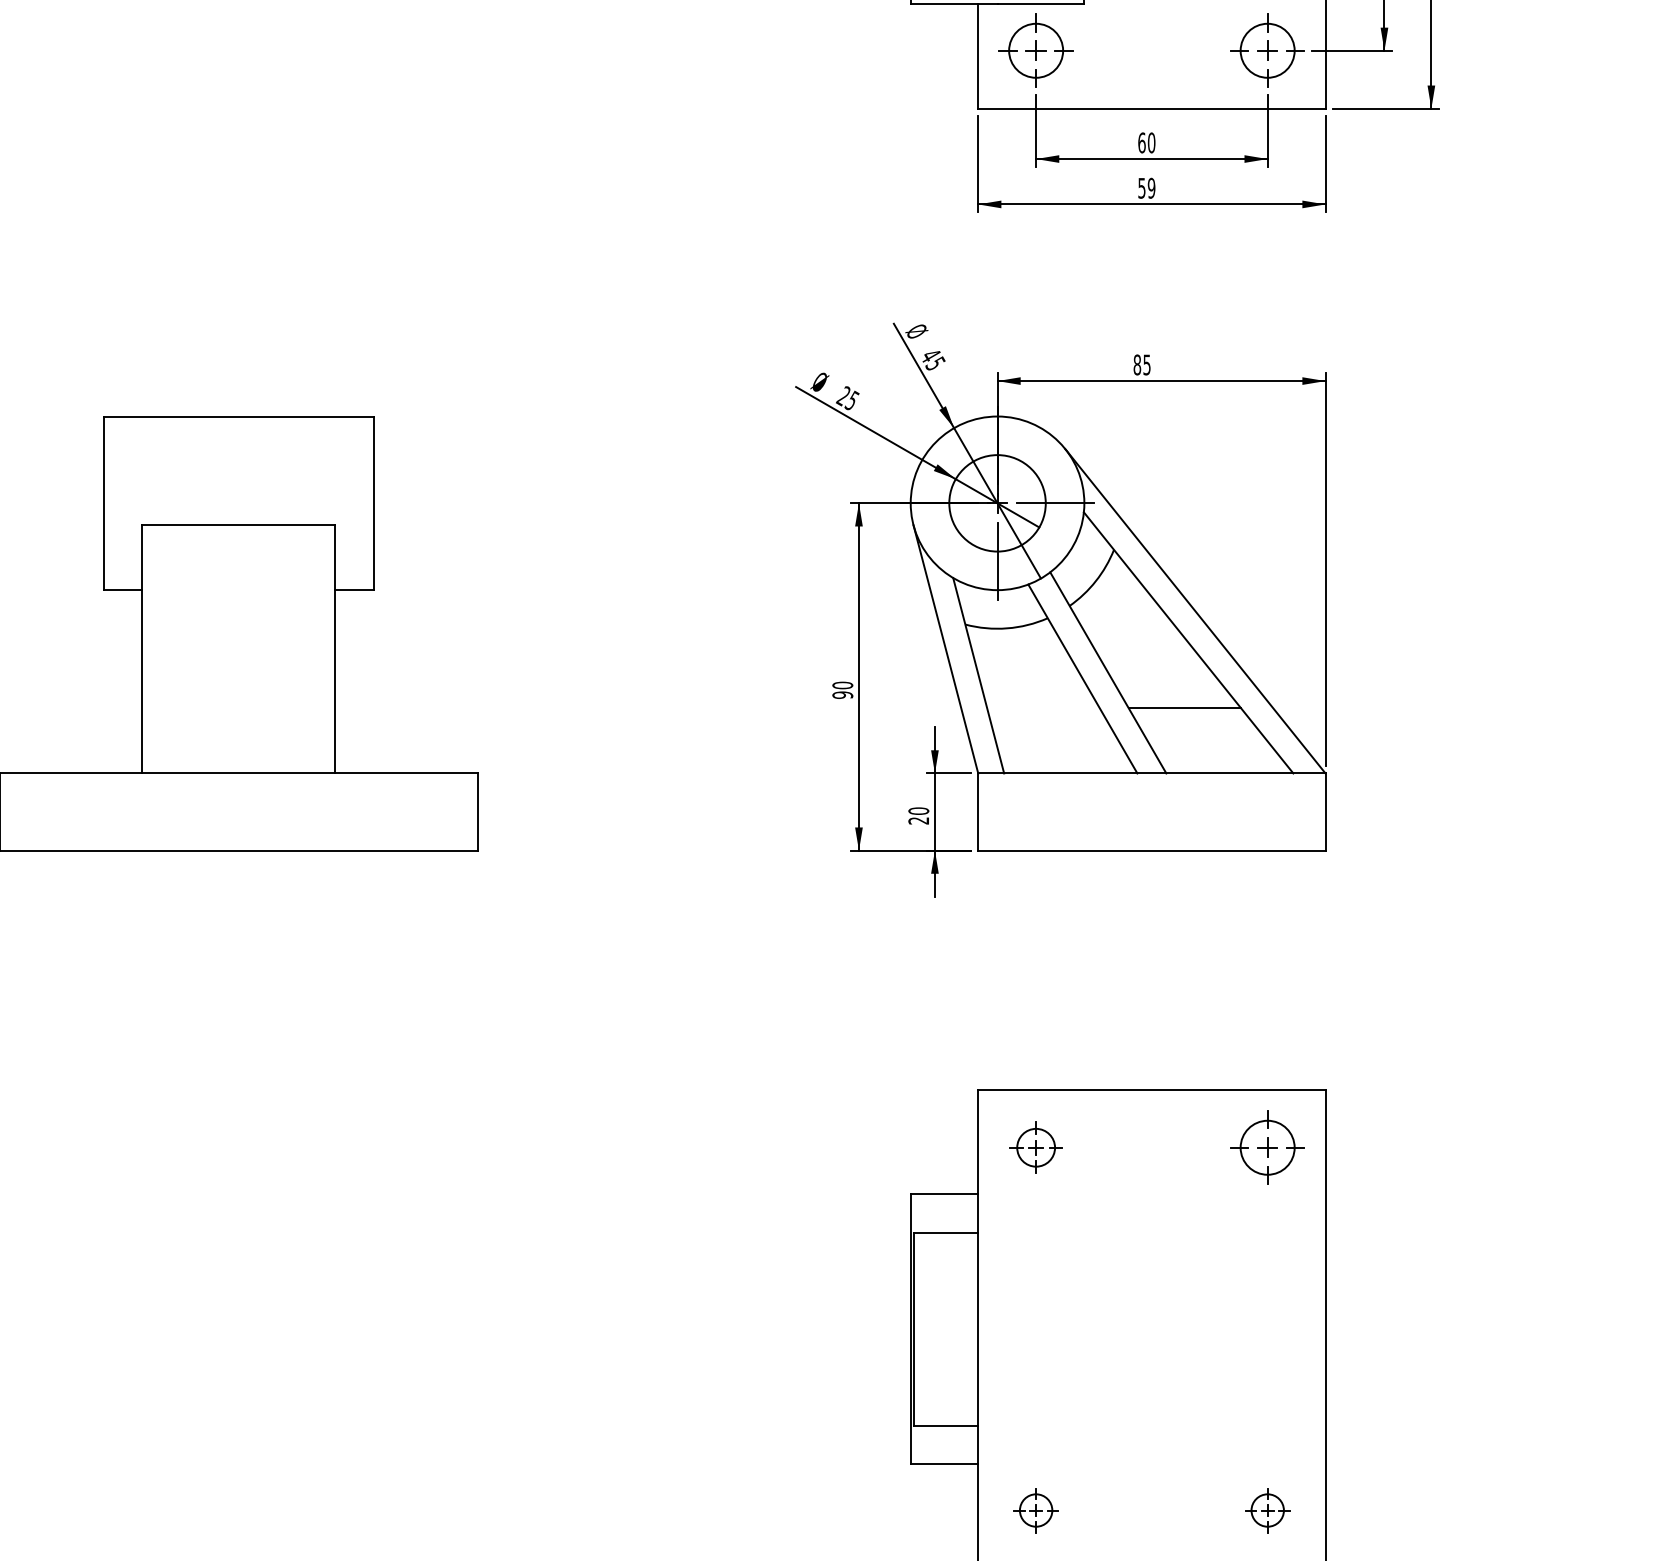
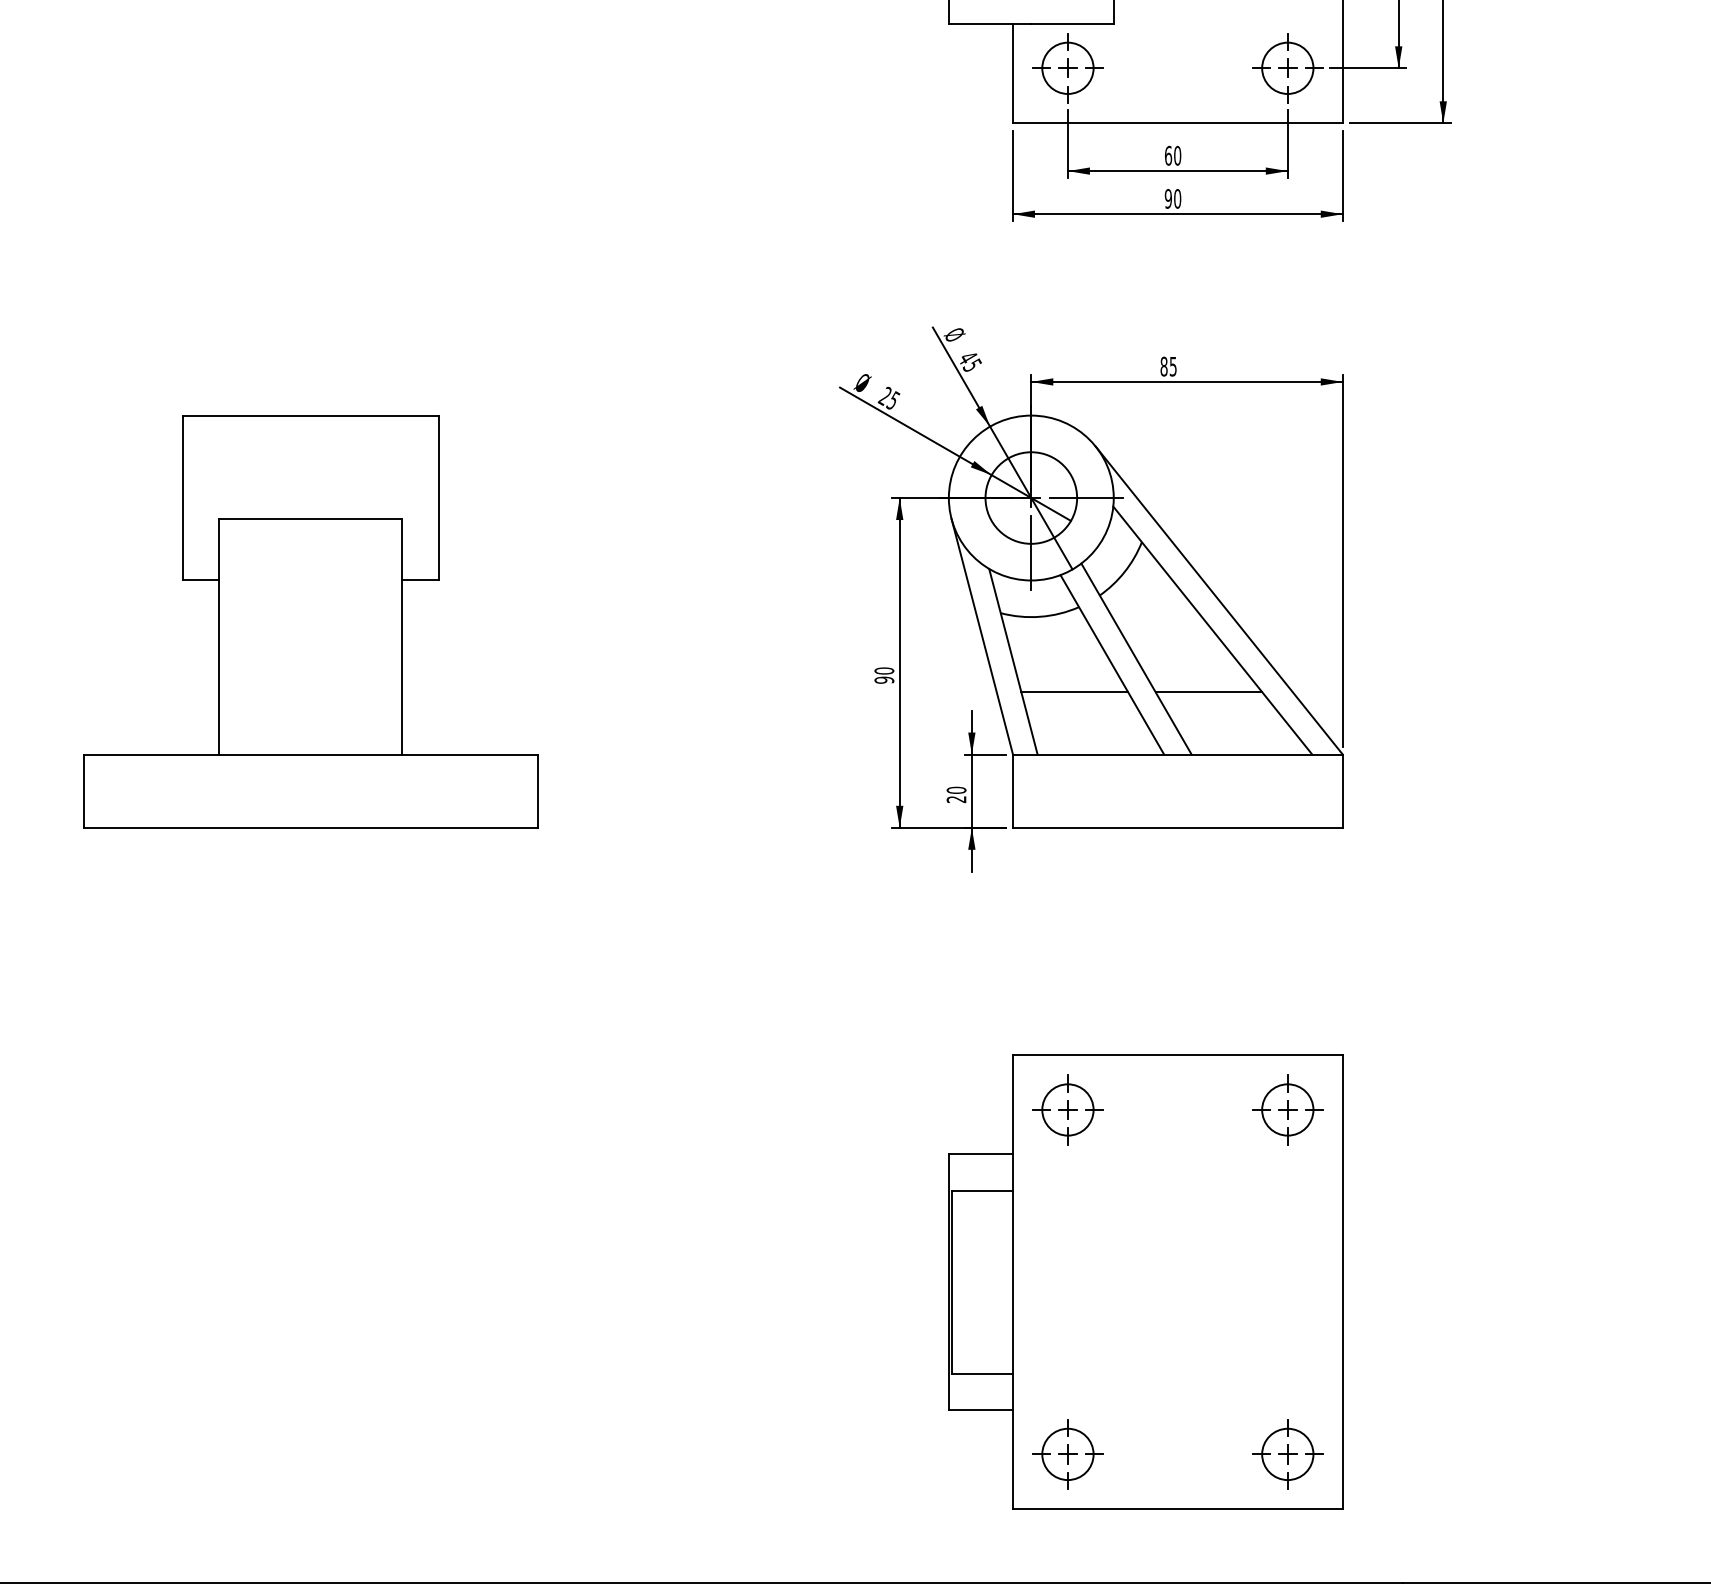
text: (1146, 187) -> (1172, 198), 59 -> 90
line: (1043, 708) -> (1074, 692), added
part: (1035, 1147) -> (1067, 1109), size x1.43
part: (1035, 1510) -> (1067, 1454), size x1.67
part: (1267, 1510) -> (1287, 1454), size x1.67

